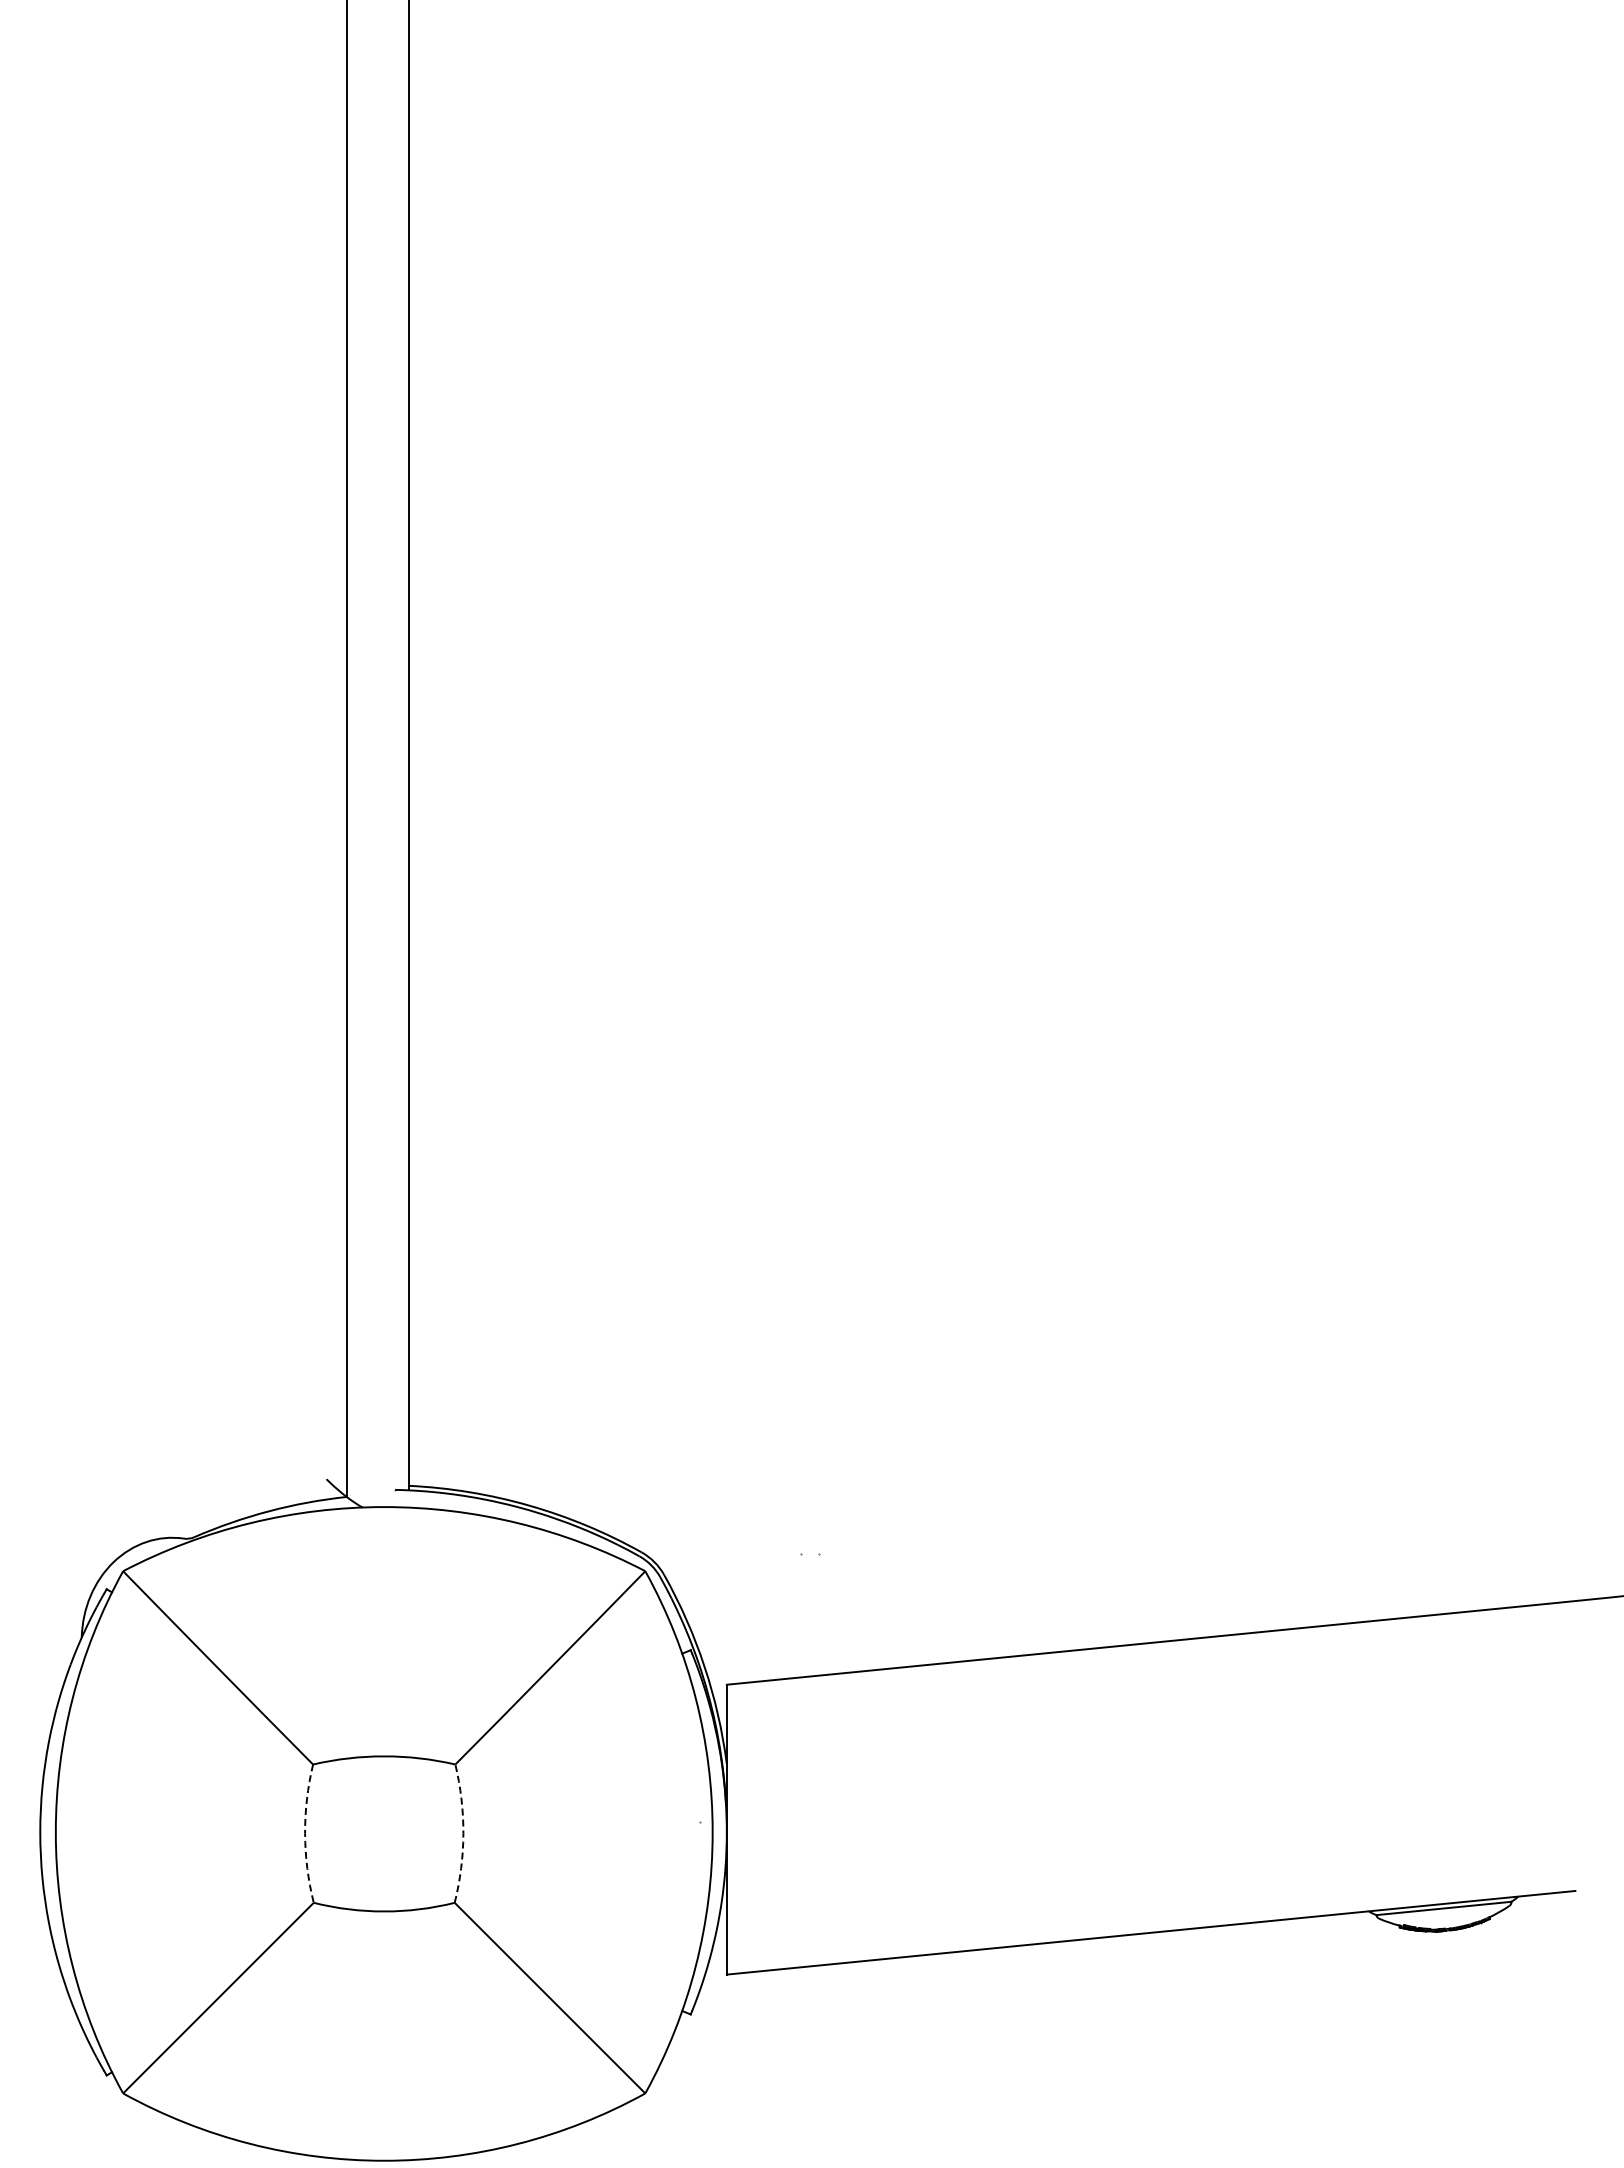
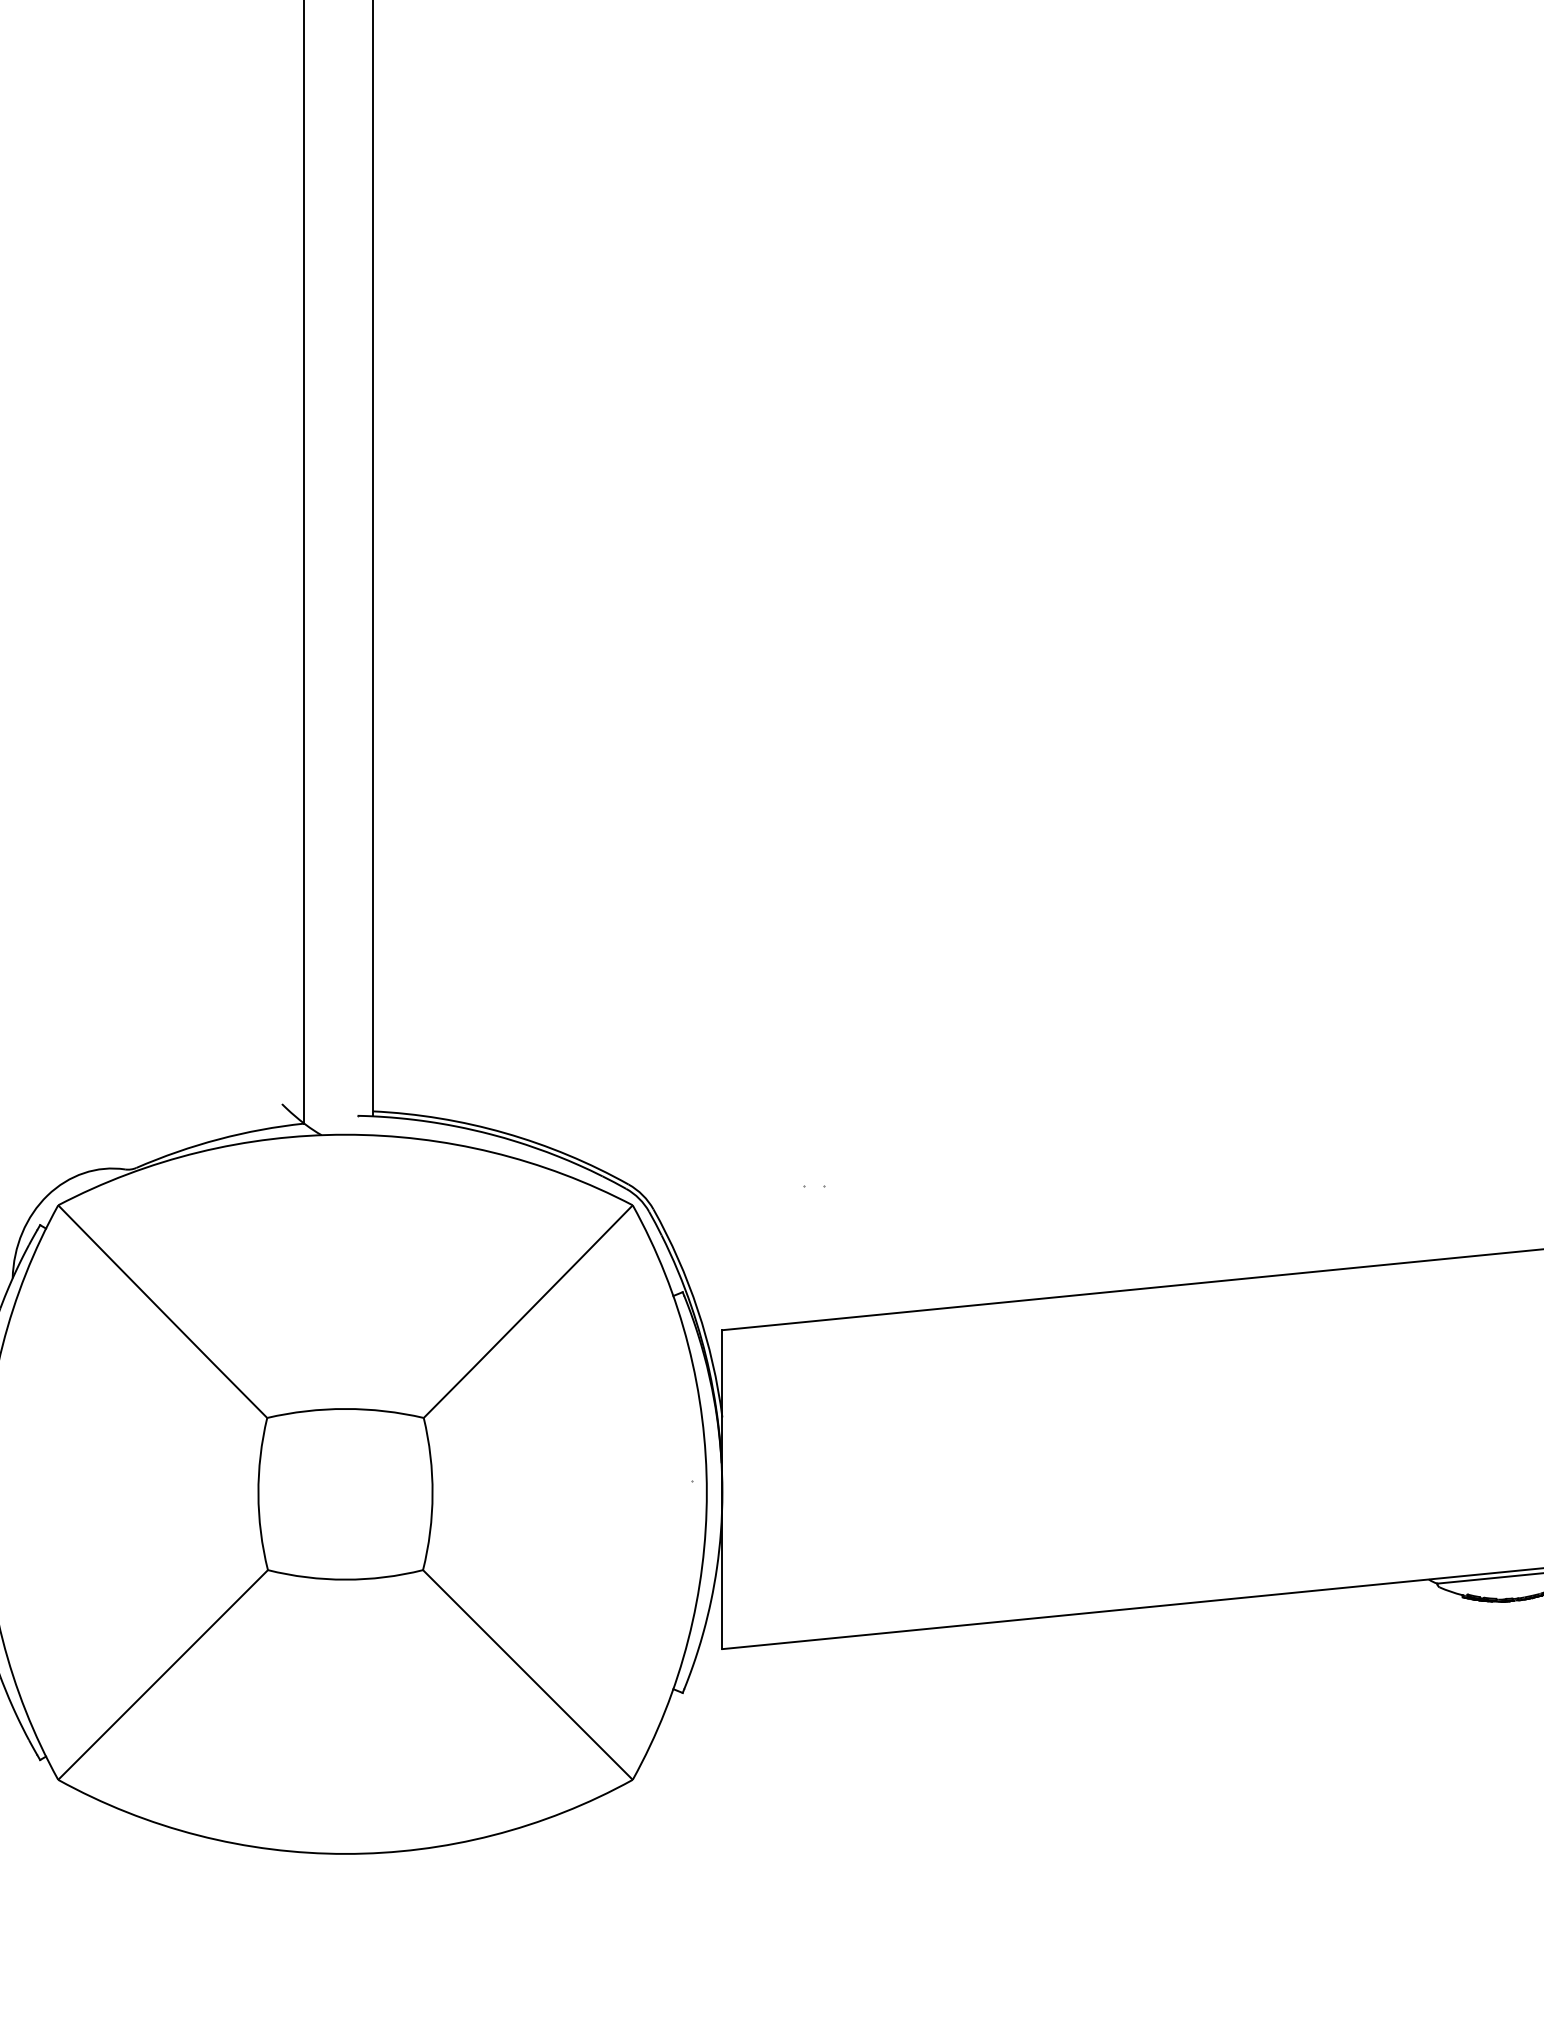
arc: (305, 1833) -> (258, 1493), dashed -> solid
arc: (463, 1833) -> (432, 1493), dashed -> solid

